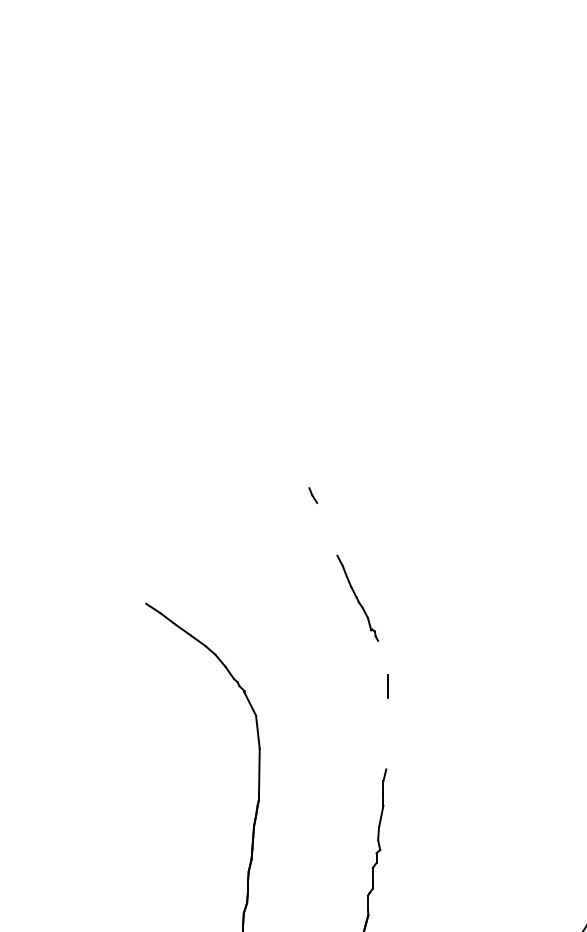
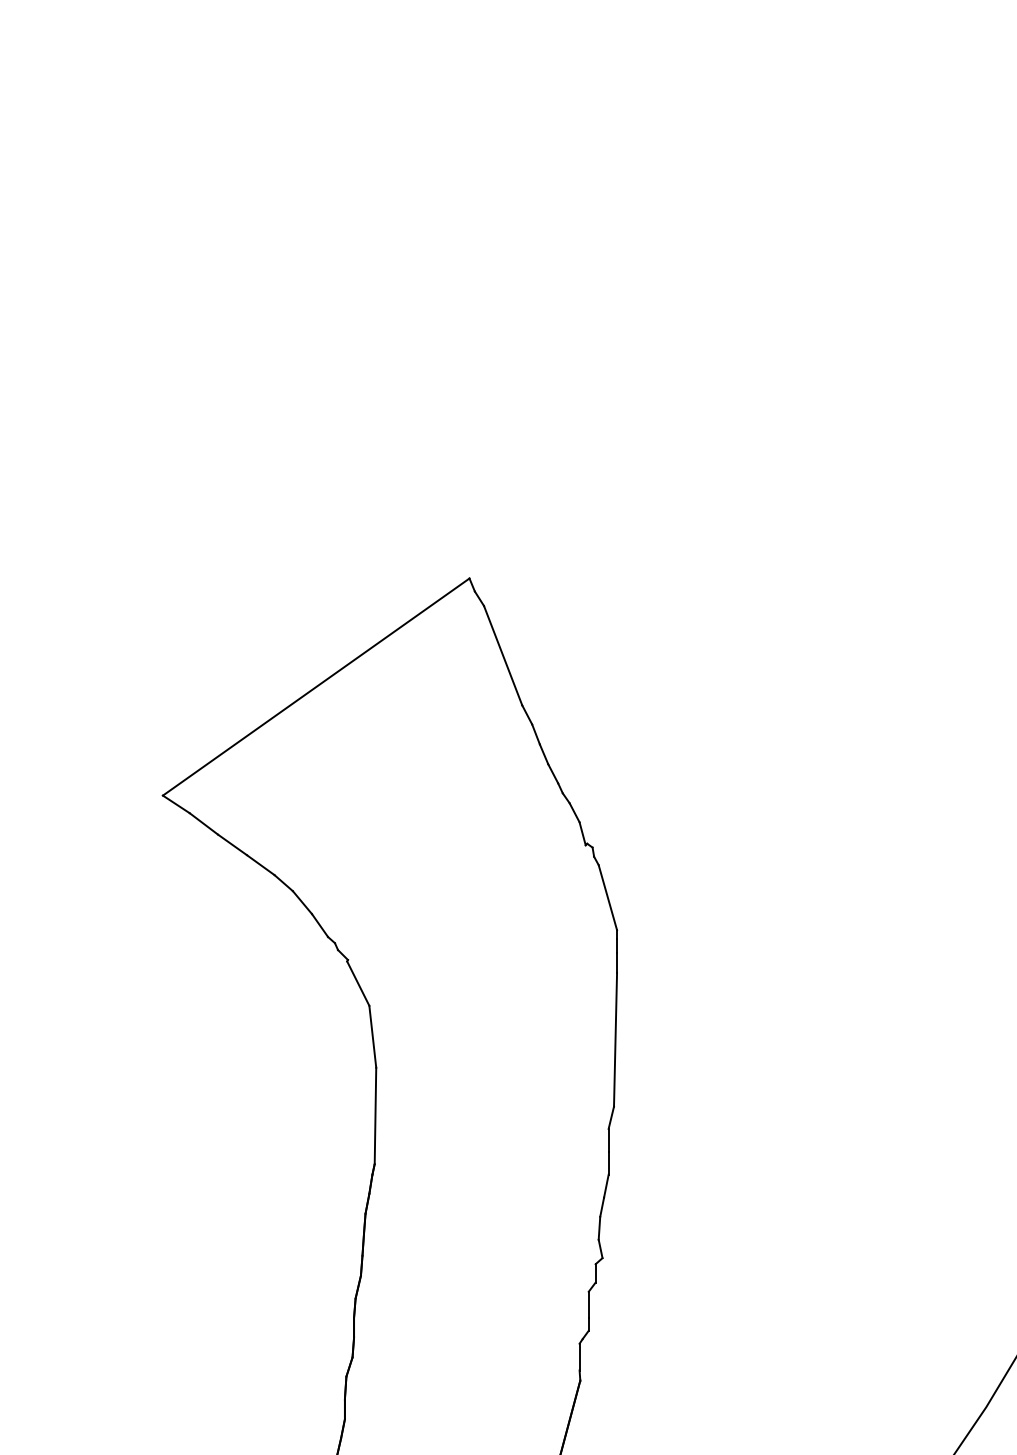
line: (327, 528) -> (503, 654), added
line: (227, 545) -> (315, 686), added
line: (382, 657) -> (606, 896), added
line: (386, 733) -> (614, 1039), added

